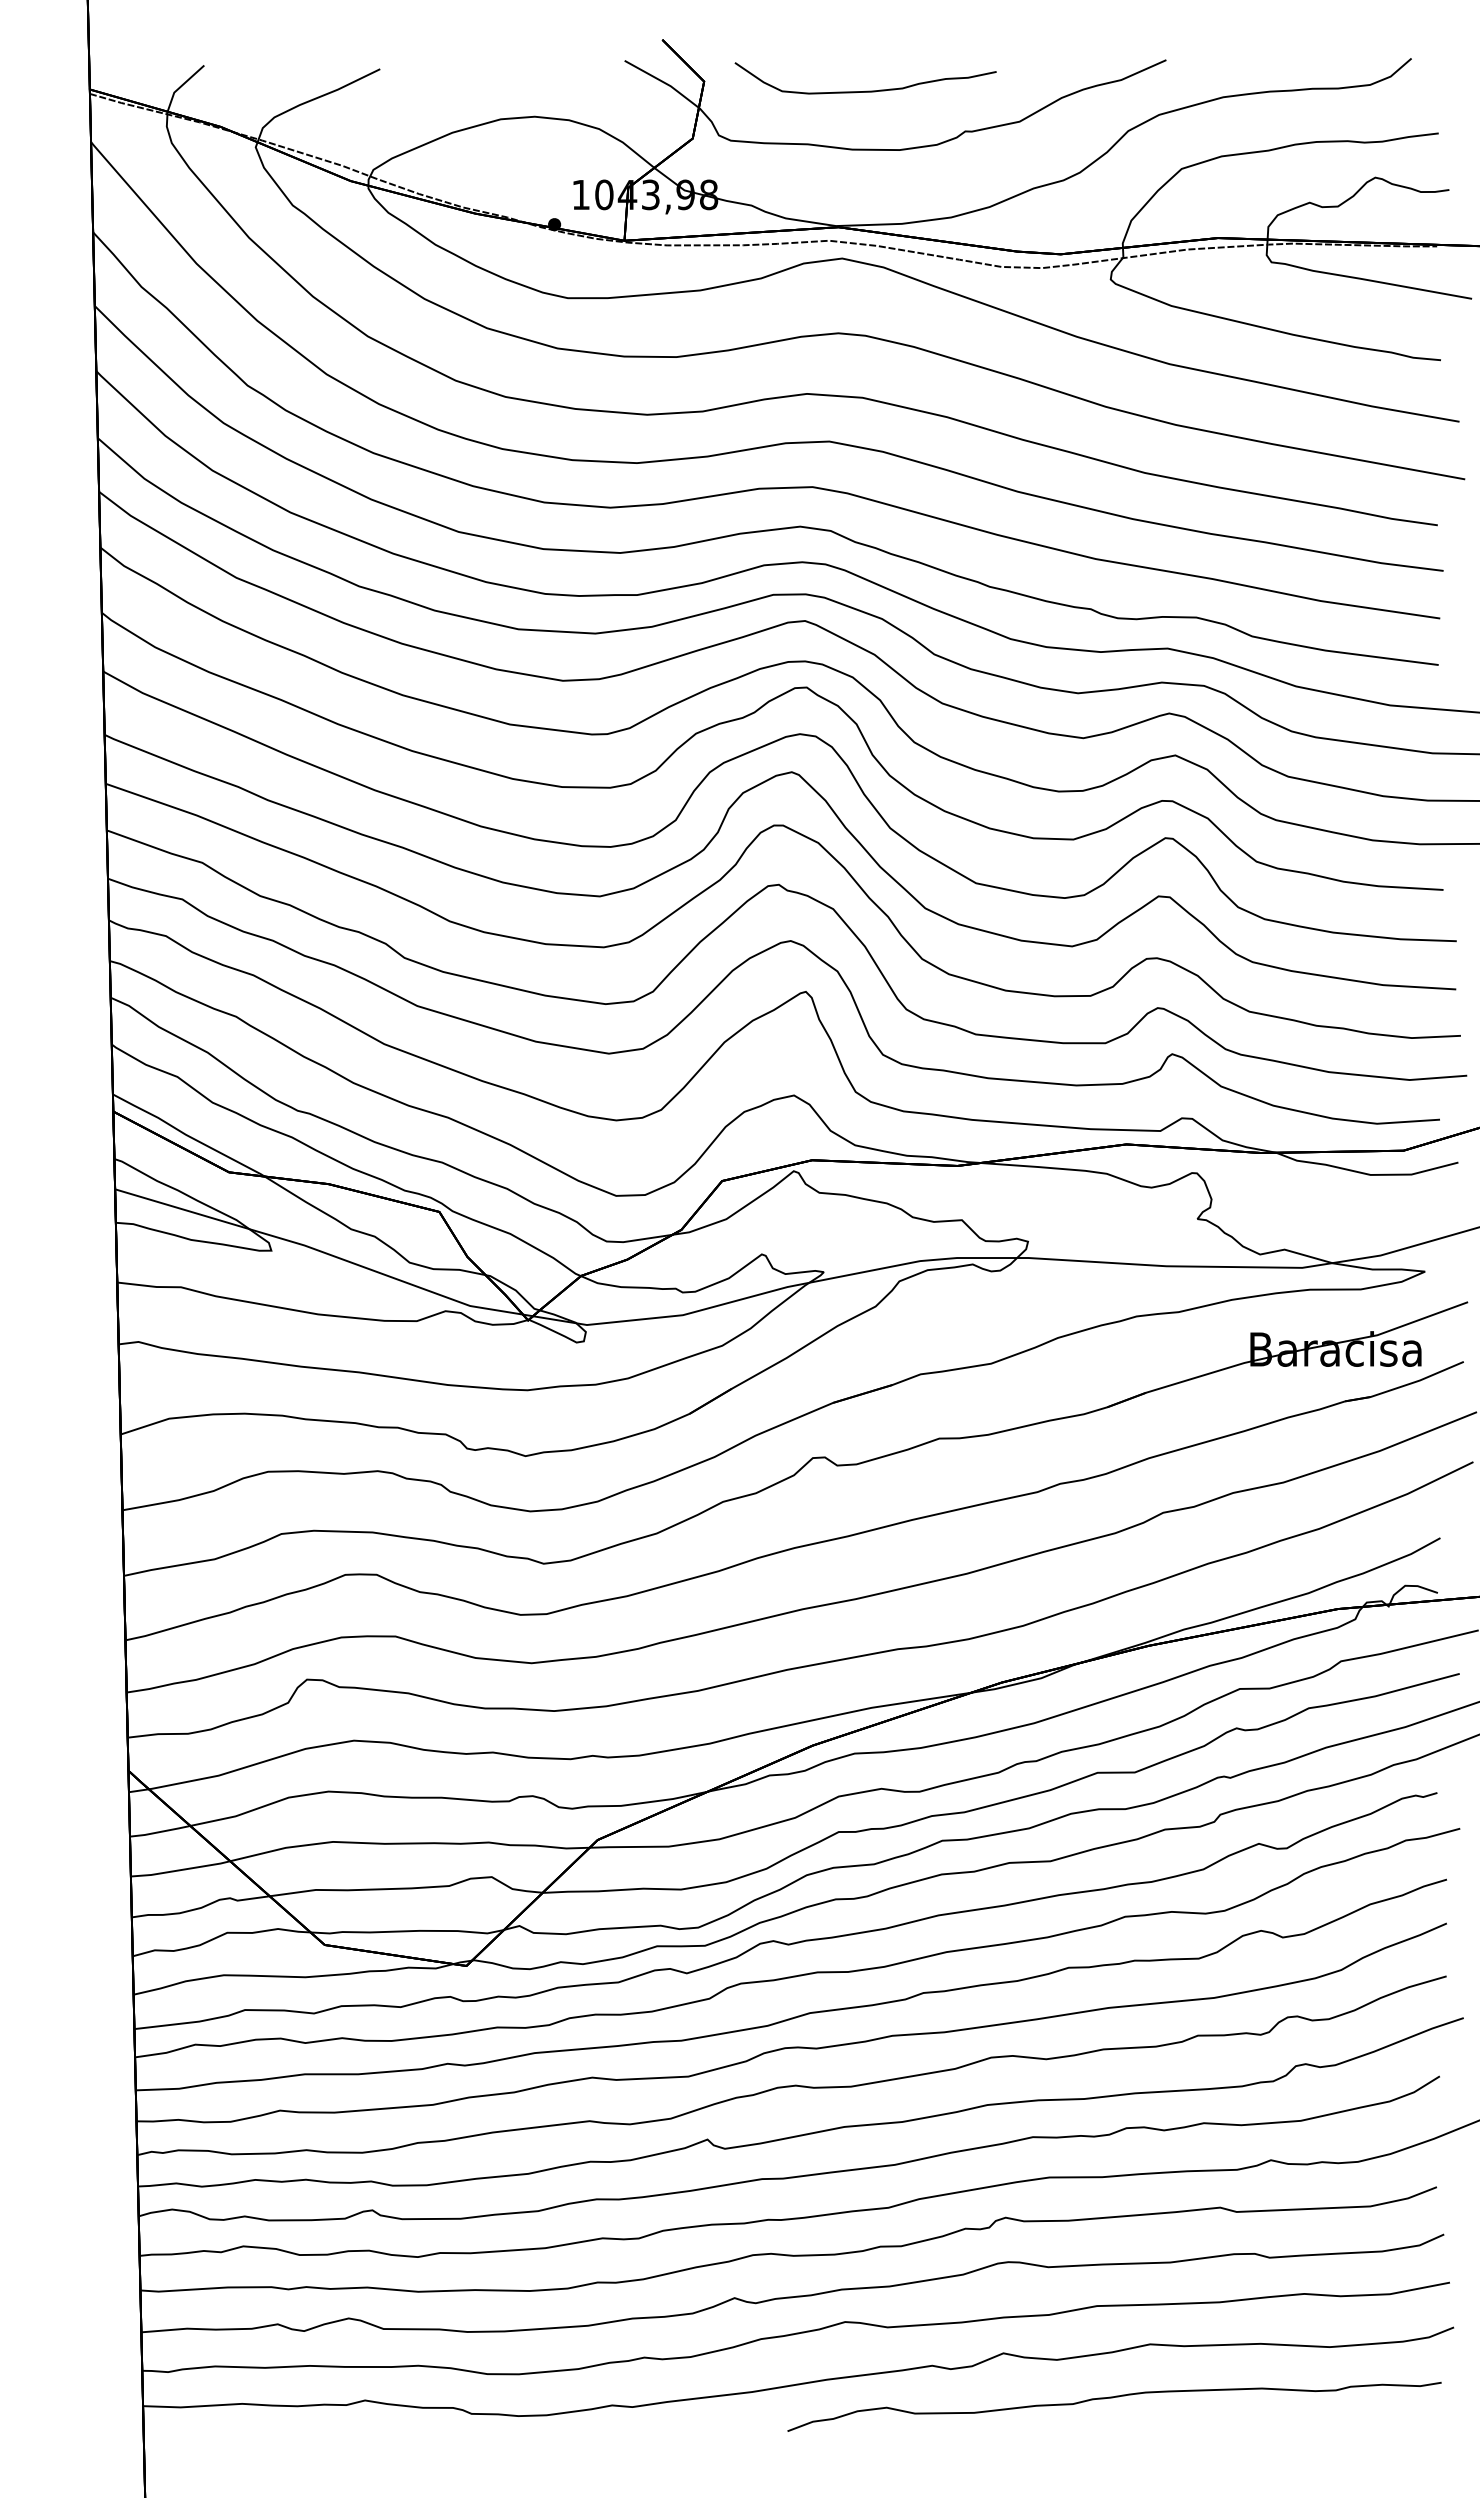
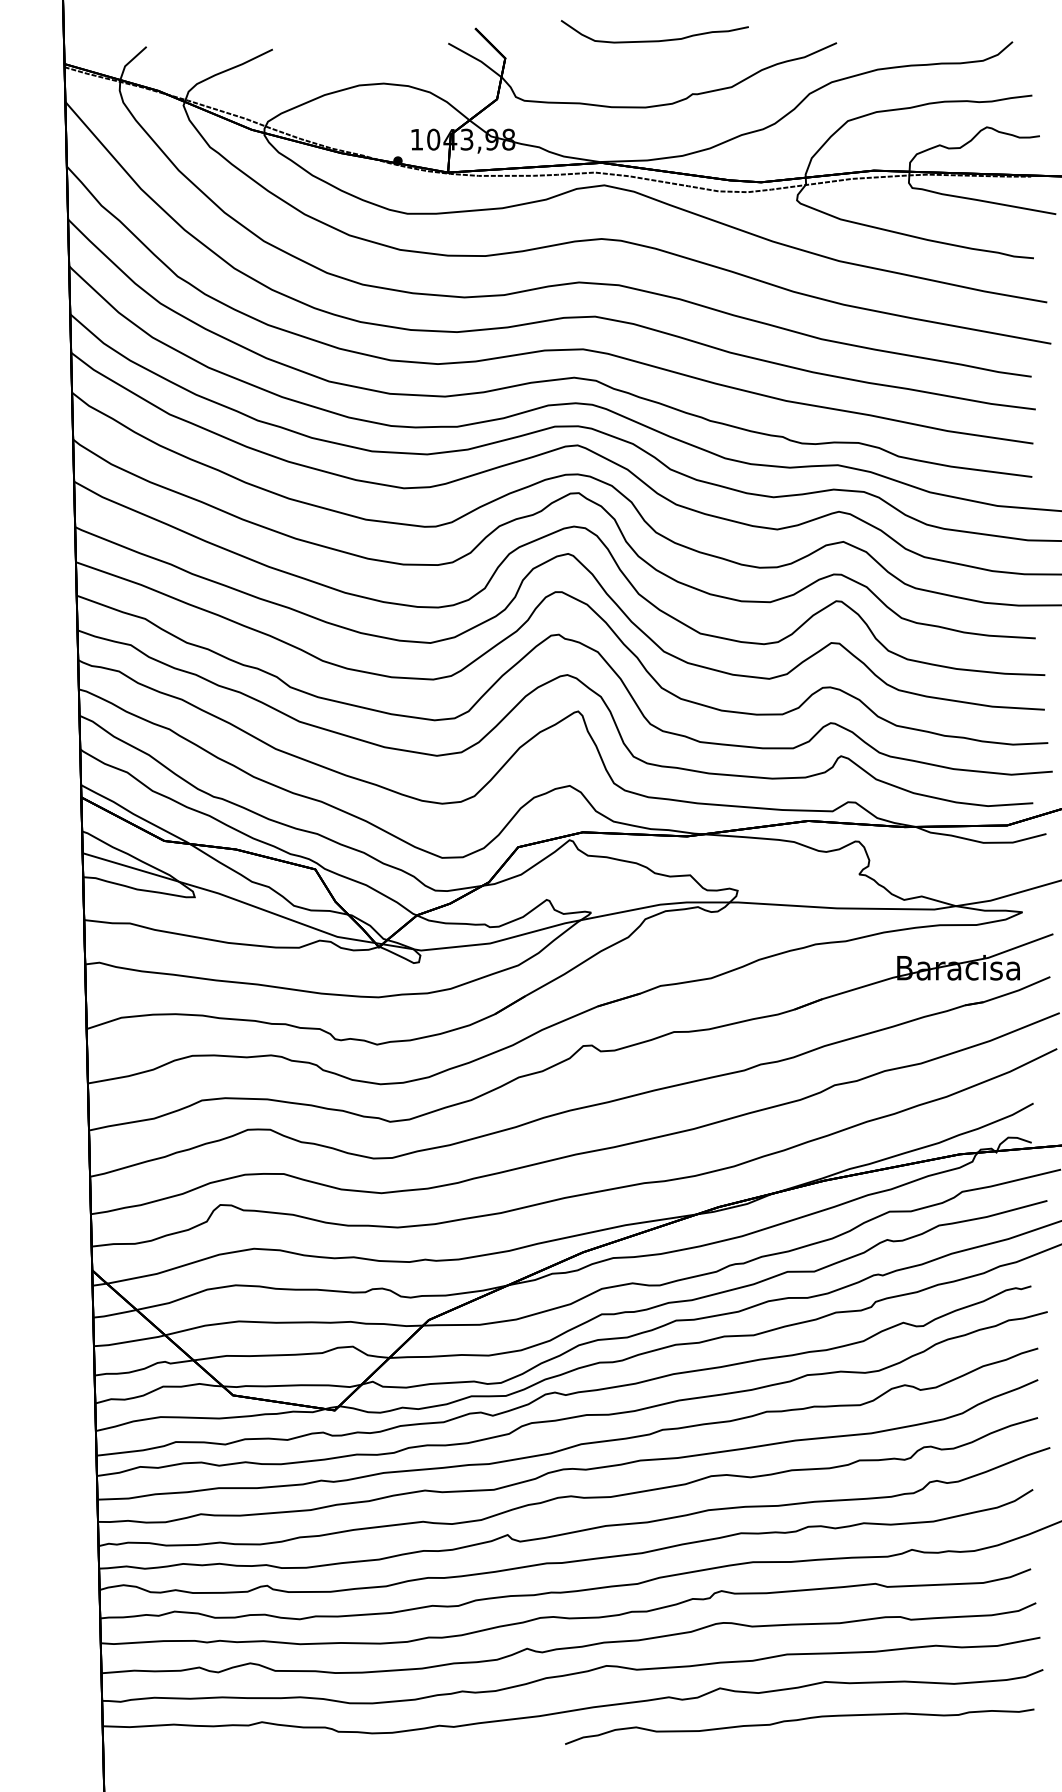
curve: (866, 90) -> (655, 40), moved

